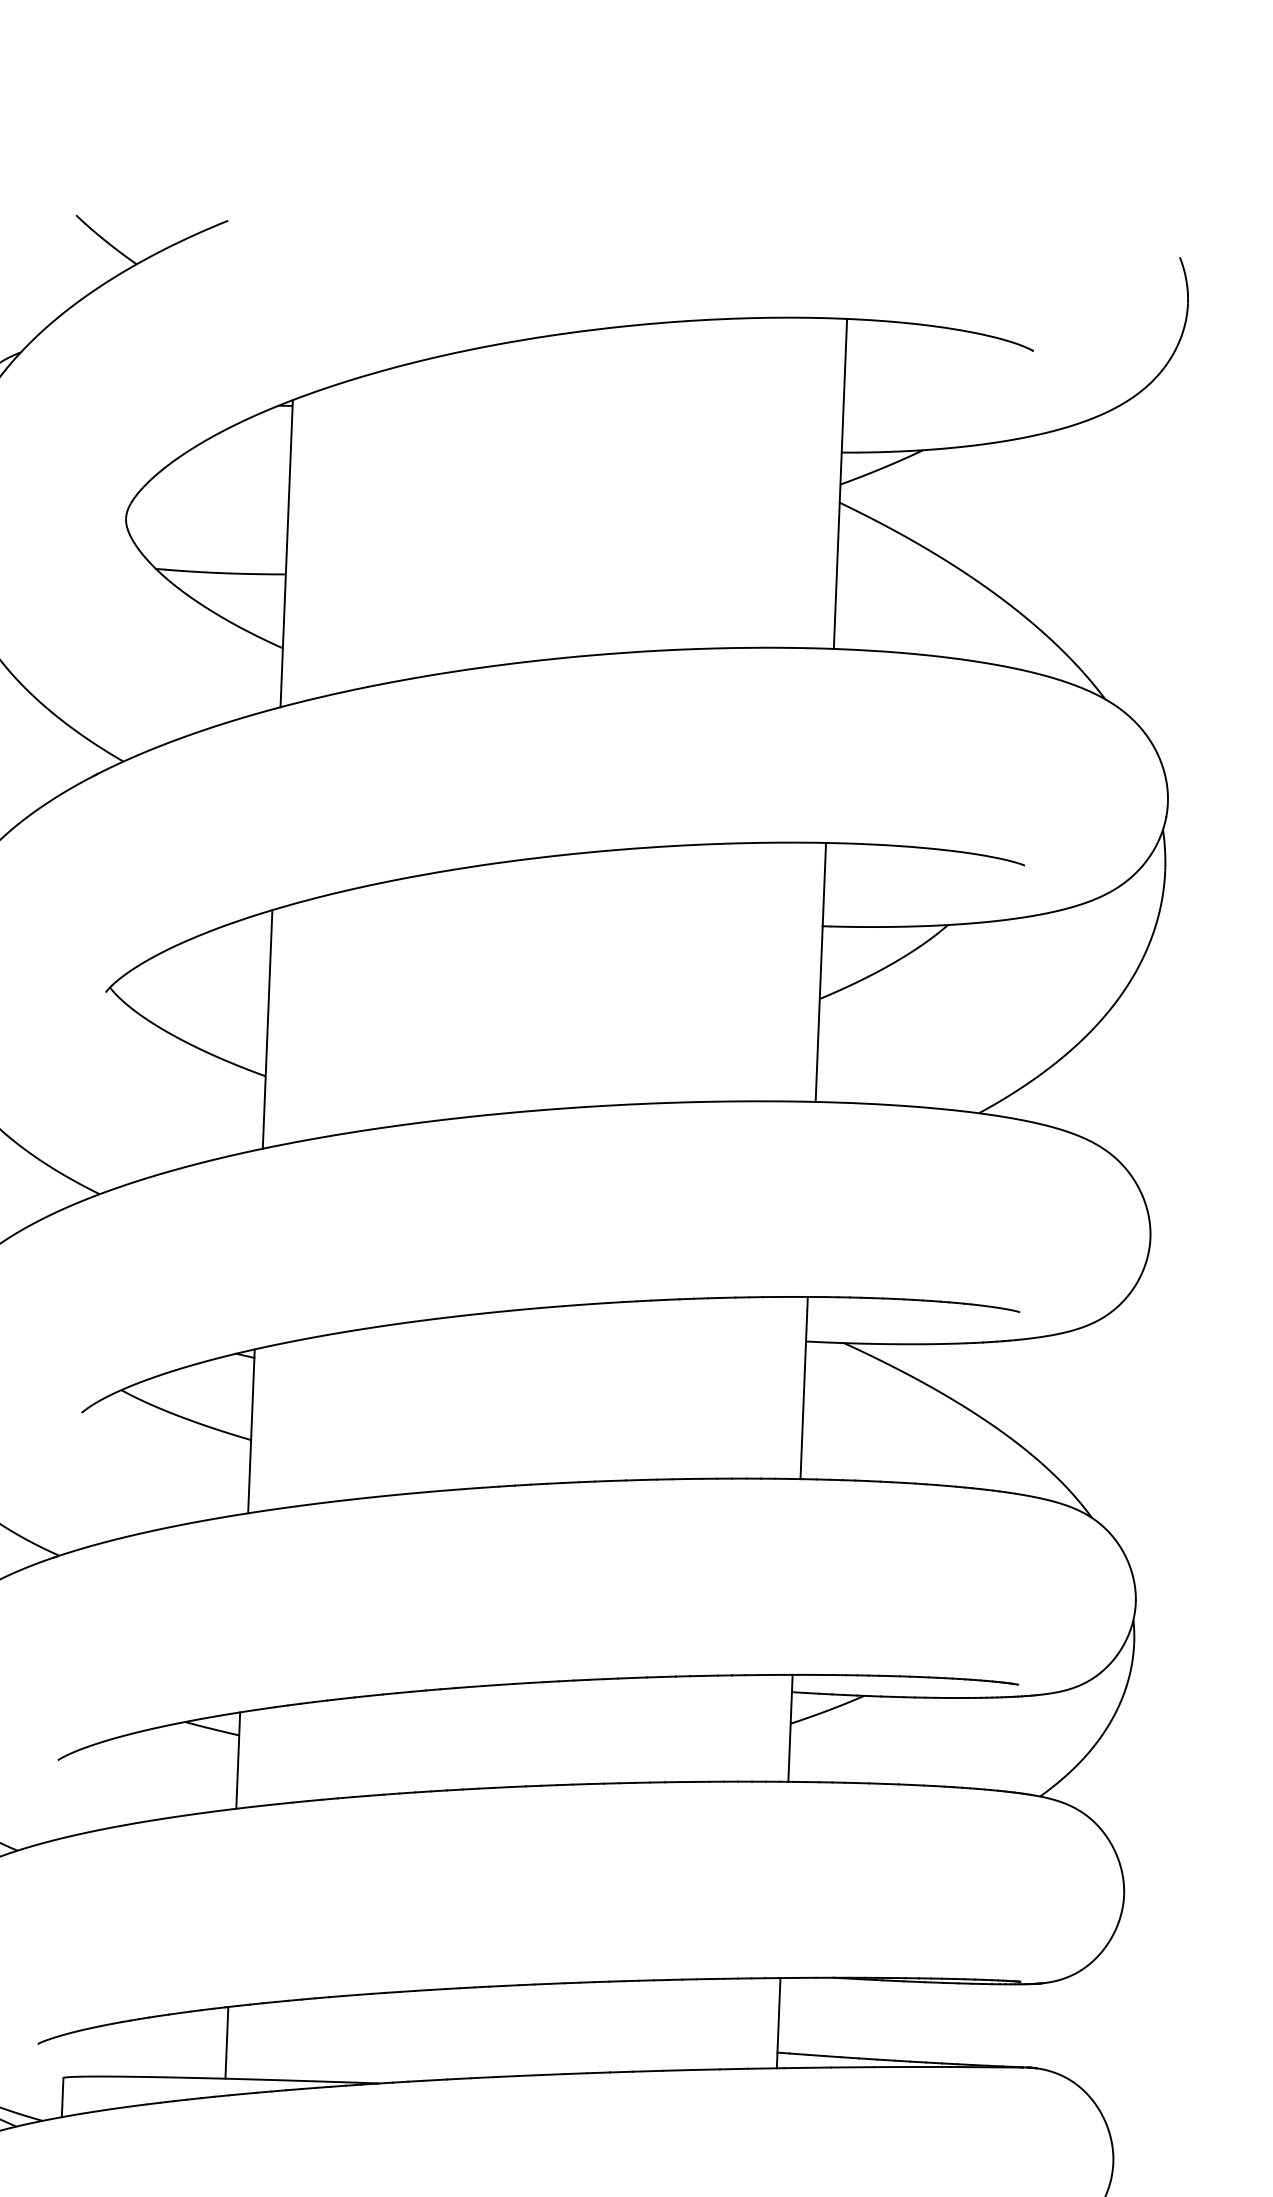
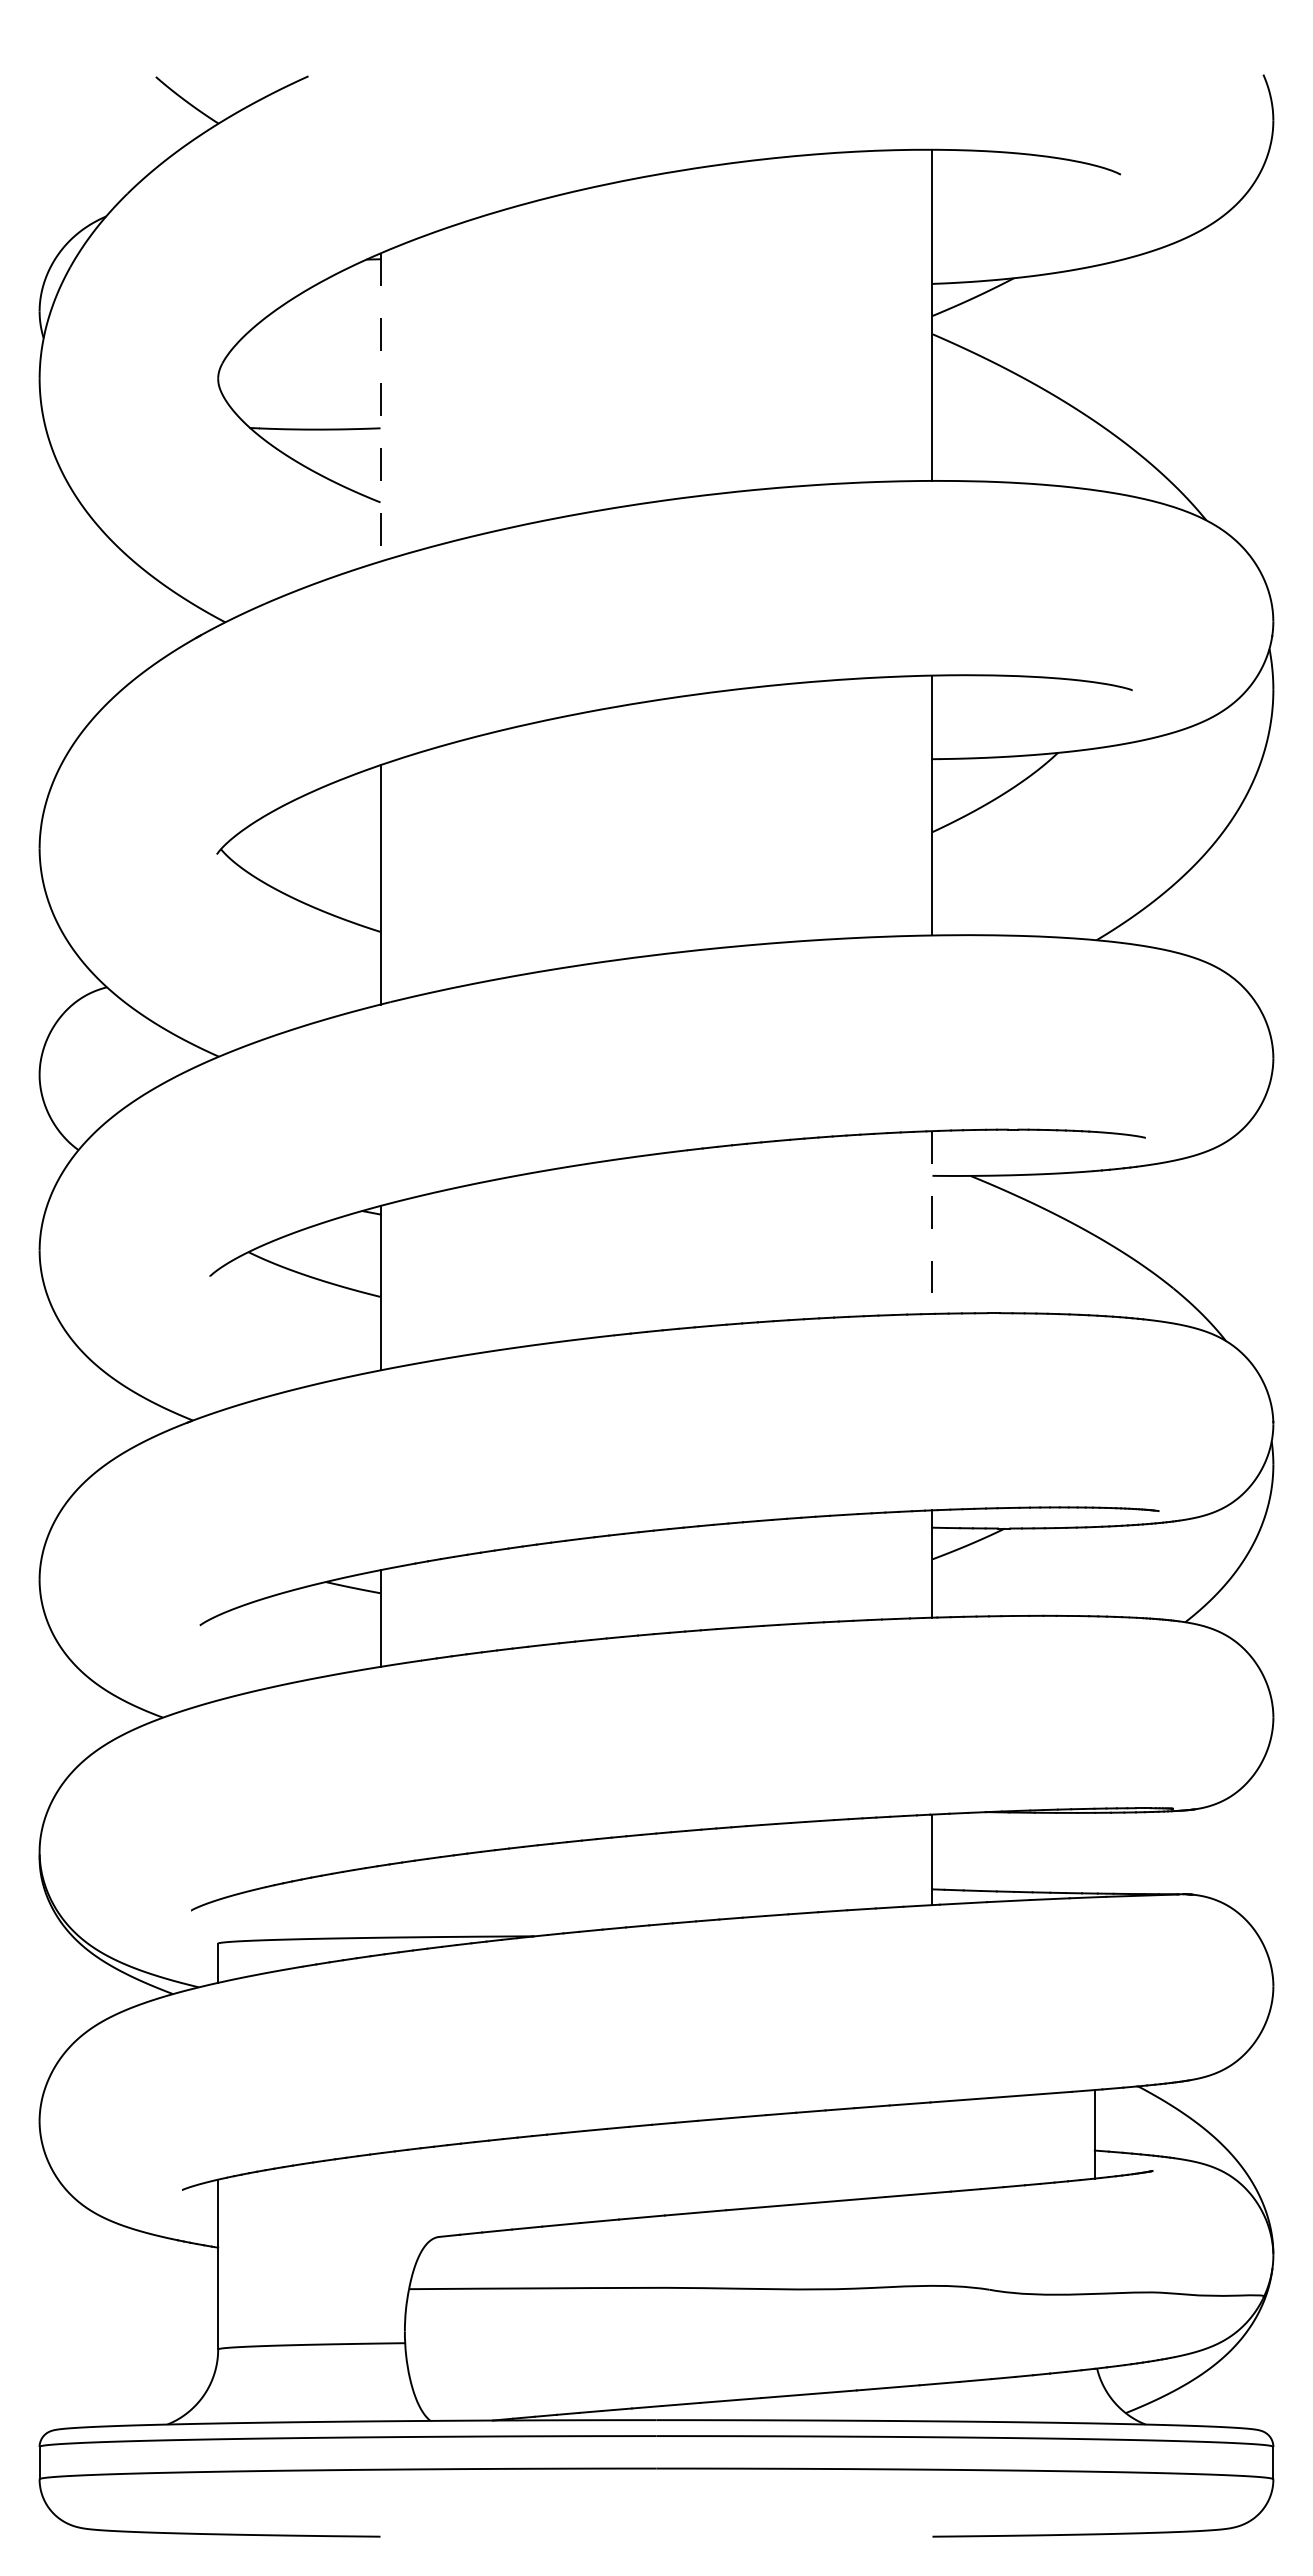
line: (286, 554) -> (380, 408), solid -> dashed
line: (804, 1388) -> (932, 1223), solid -> dashed
line: (226, 2042) -> (380, 1901), removed

